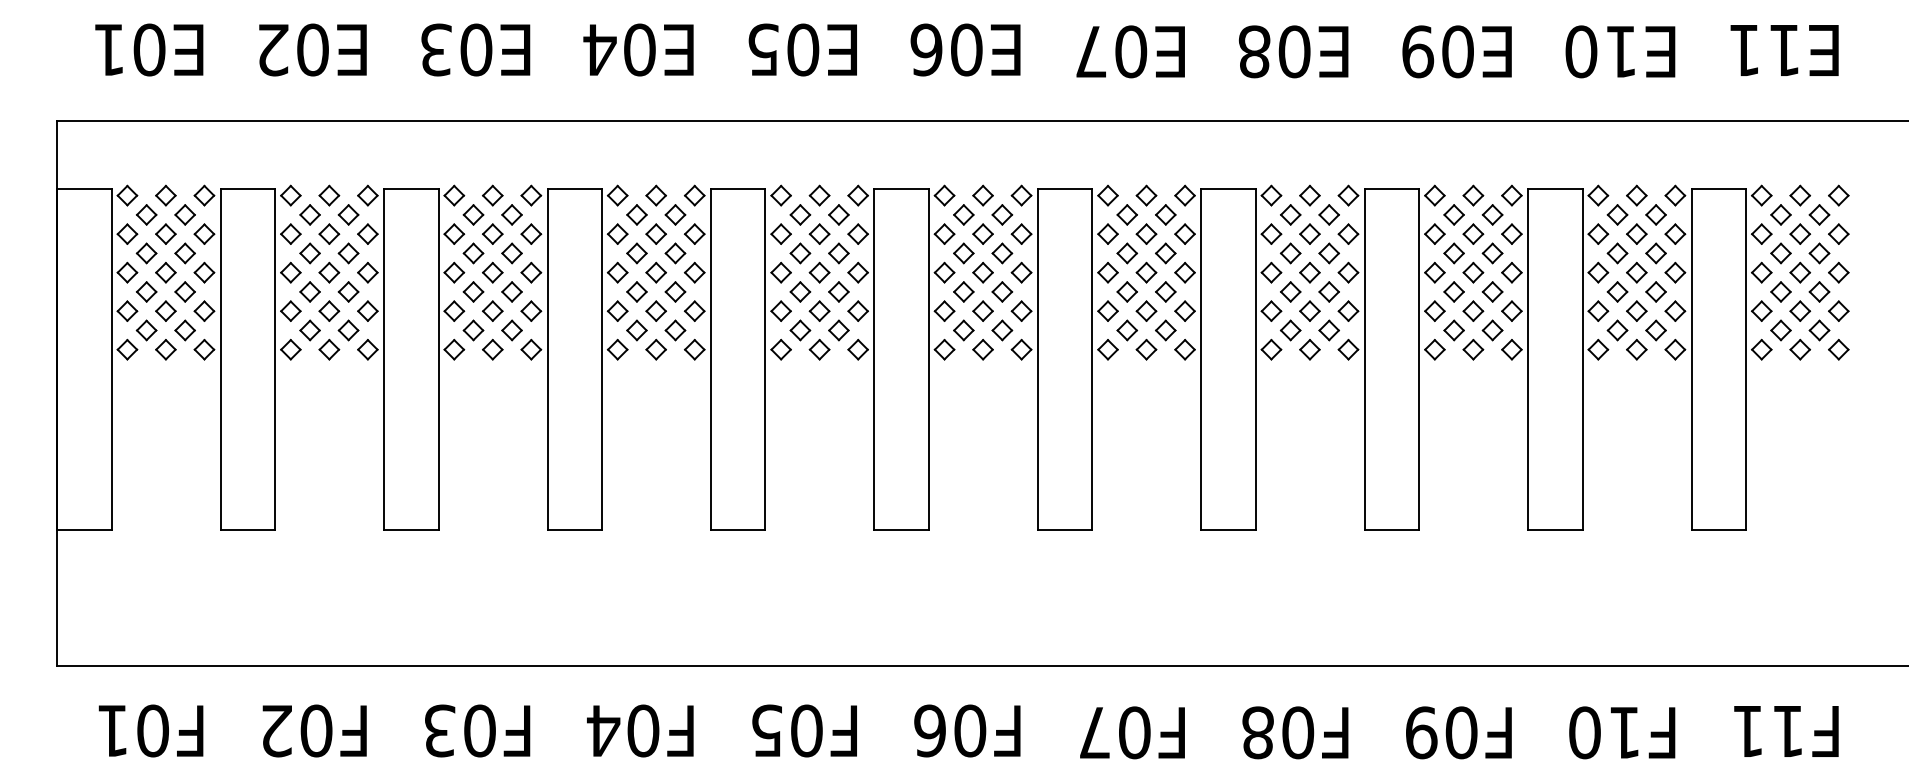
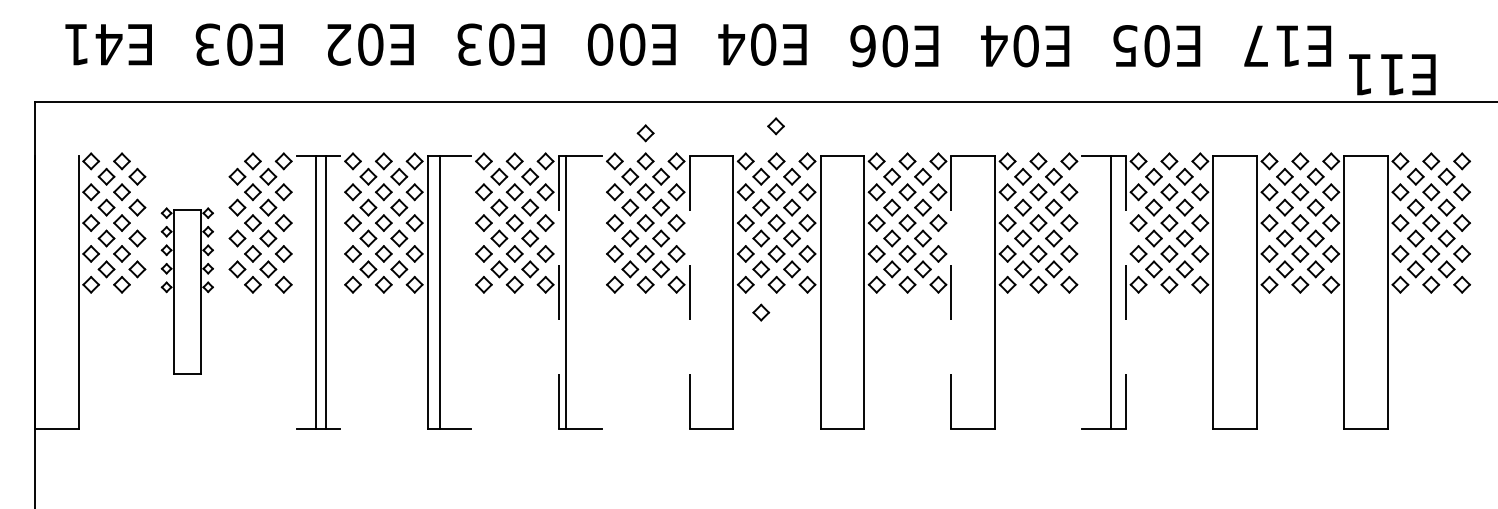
text: (149, 49) -> (108, 44), E01 -> E41
text: (273, 49) -> (208, 44), E02 -> E03
text: (436, 49) -> (338, 44), E03 -> E02
text: (599, 49) -> (469, 44), E04 -> E03
text: (763, 49) -> (600, 44), E05 -> E00
text: (926, 49) -> (731, 44), E06 -> E04
text: (1784, 50) -> (1392, 74), moved
text: (1090, 51) -> (862, 45), E07 -> E06
text: (1254, 51) -> (994, 45), E08 -> E04
text: (1418, 51) -> (1125, 45), E09 -> E05
text: (1581, 51) -> (1256, 45), E10 -> E17
part: (982, 151) -> (776, 126), added
part: (819, 160) -> (645, 133), added
line: (84, 189) -> (56, 156), removed
part: (247, 357) -> (187, 291), size x0.6
line: (384, 359) -> (326, 292), moved
line: (438, 359) -> (315, 292), moved
line: (602, 359) -> (440, 292), moved
line: (710, 359) -> (558, 292), solid -> dashed
line: (765, 359) -> (566, 292), moved
line: (874, 359) -> (689, 292), solid -> dashed
line: (1201, 359) -> (951, 292), solid -> dashed
line: (1364, 359) -> (1111, 292), moved
line: (1419, 359) -> (1126, 292), solid -> dashed
part: (963, 384) -> (760, 312), added

